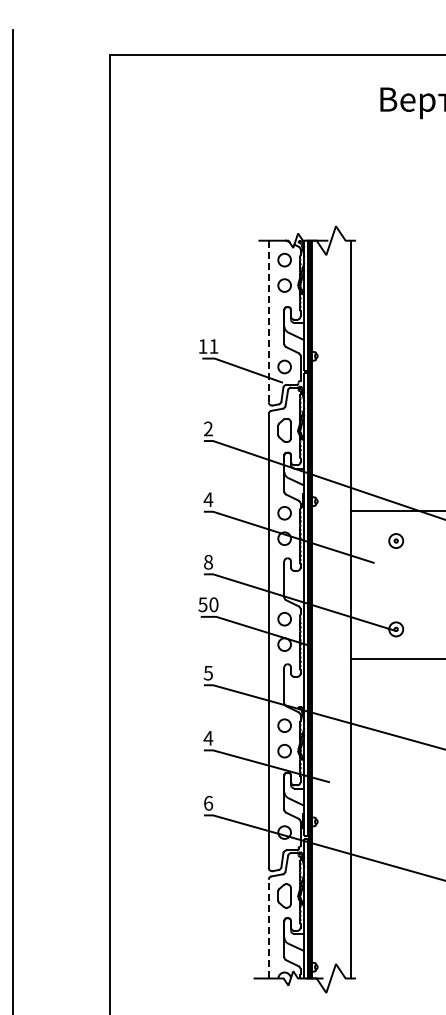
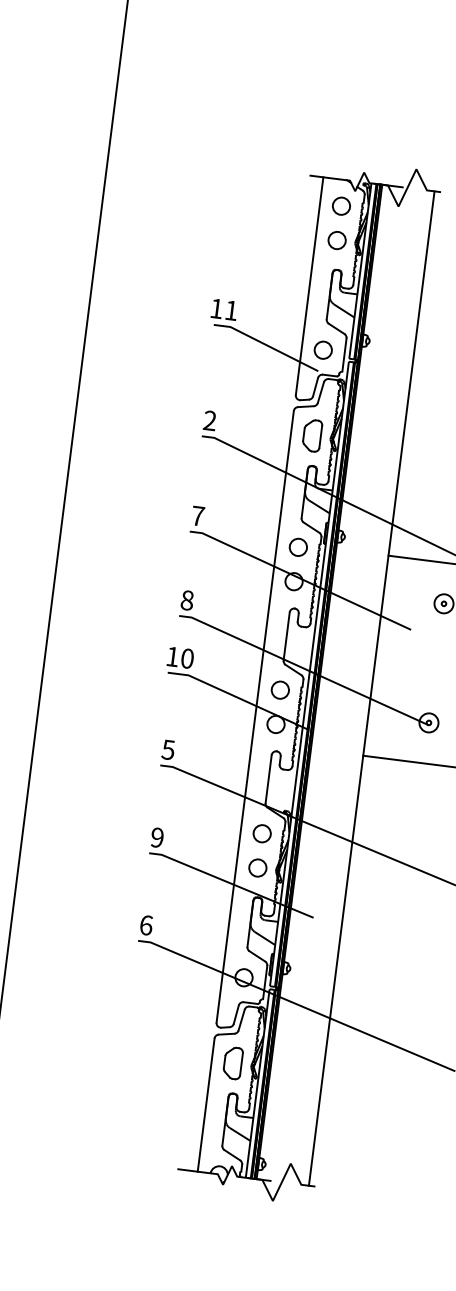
line: (268, 321) -> (309, 286), dashed -> solid
text: (208, 499) -> (198, 515), 4 -> 7
text: (202, 604) -> (172, 656), 50 -> 10
text: (208, 737) -> (157, 836), 4 -> 9
line: (268, 928) -> (205, 1104), dashed -> solid

